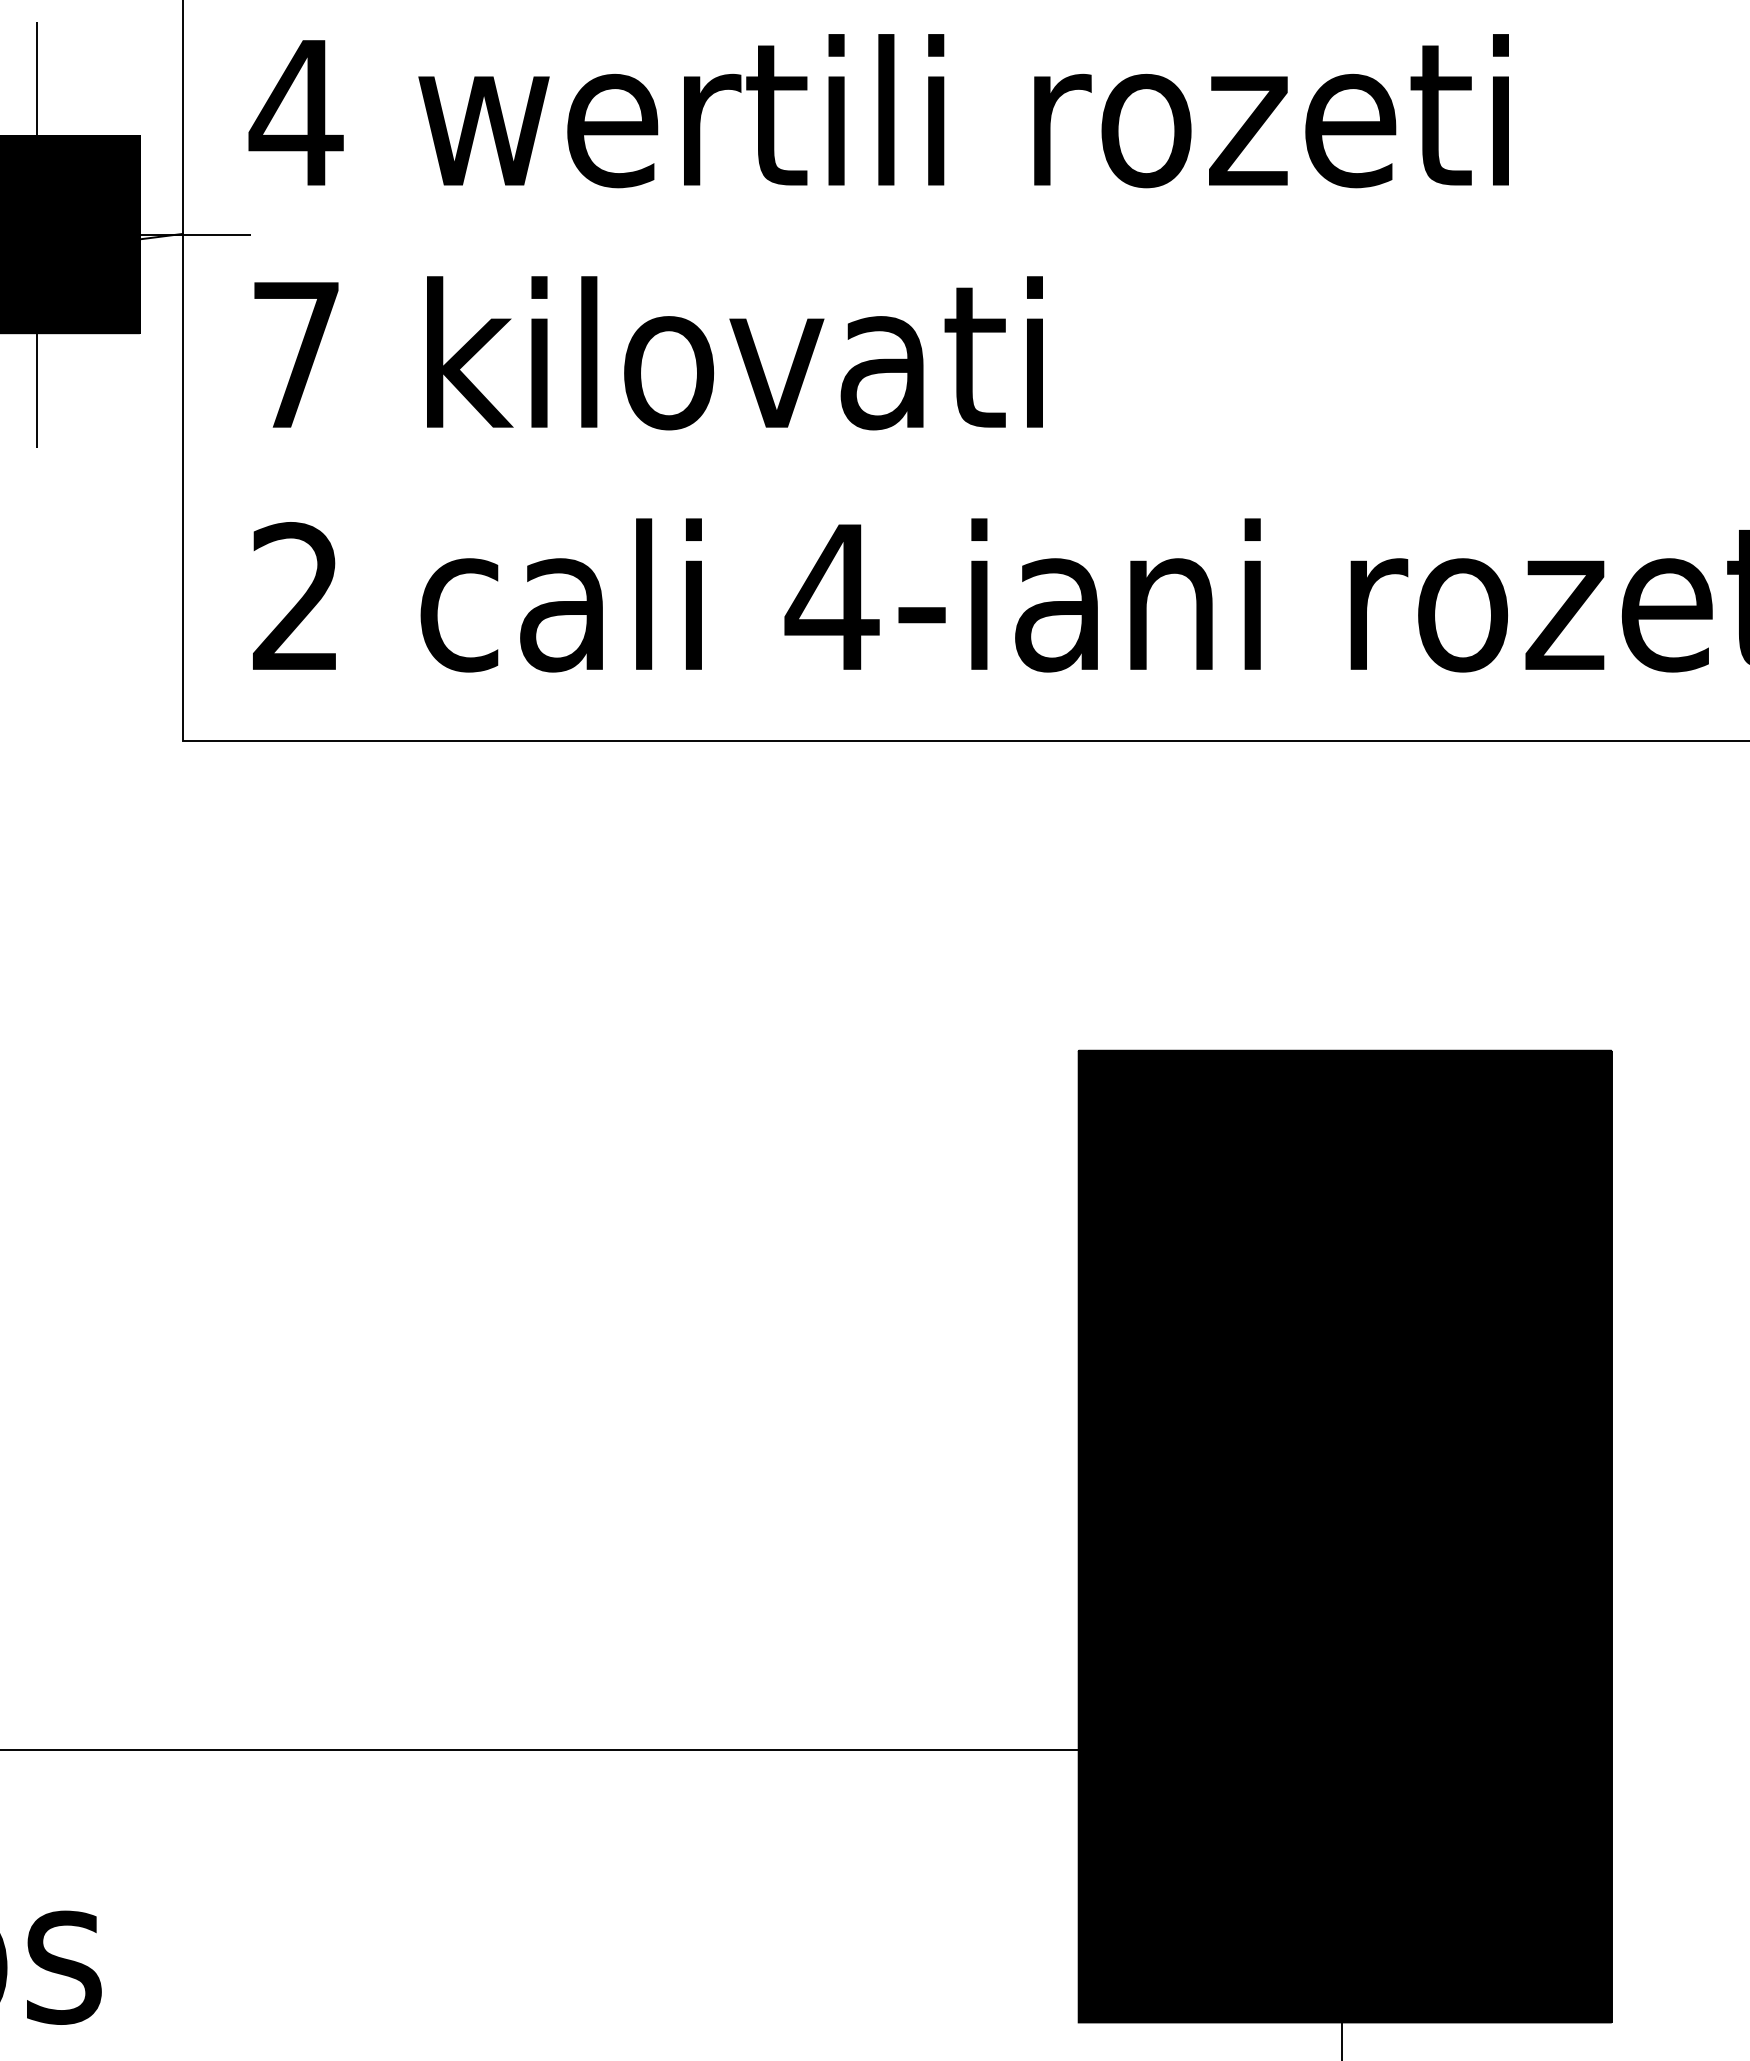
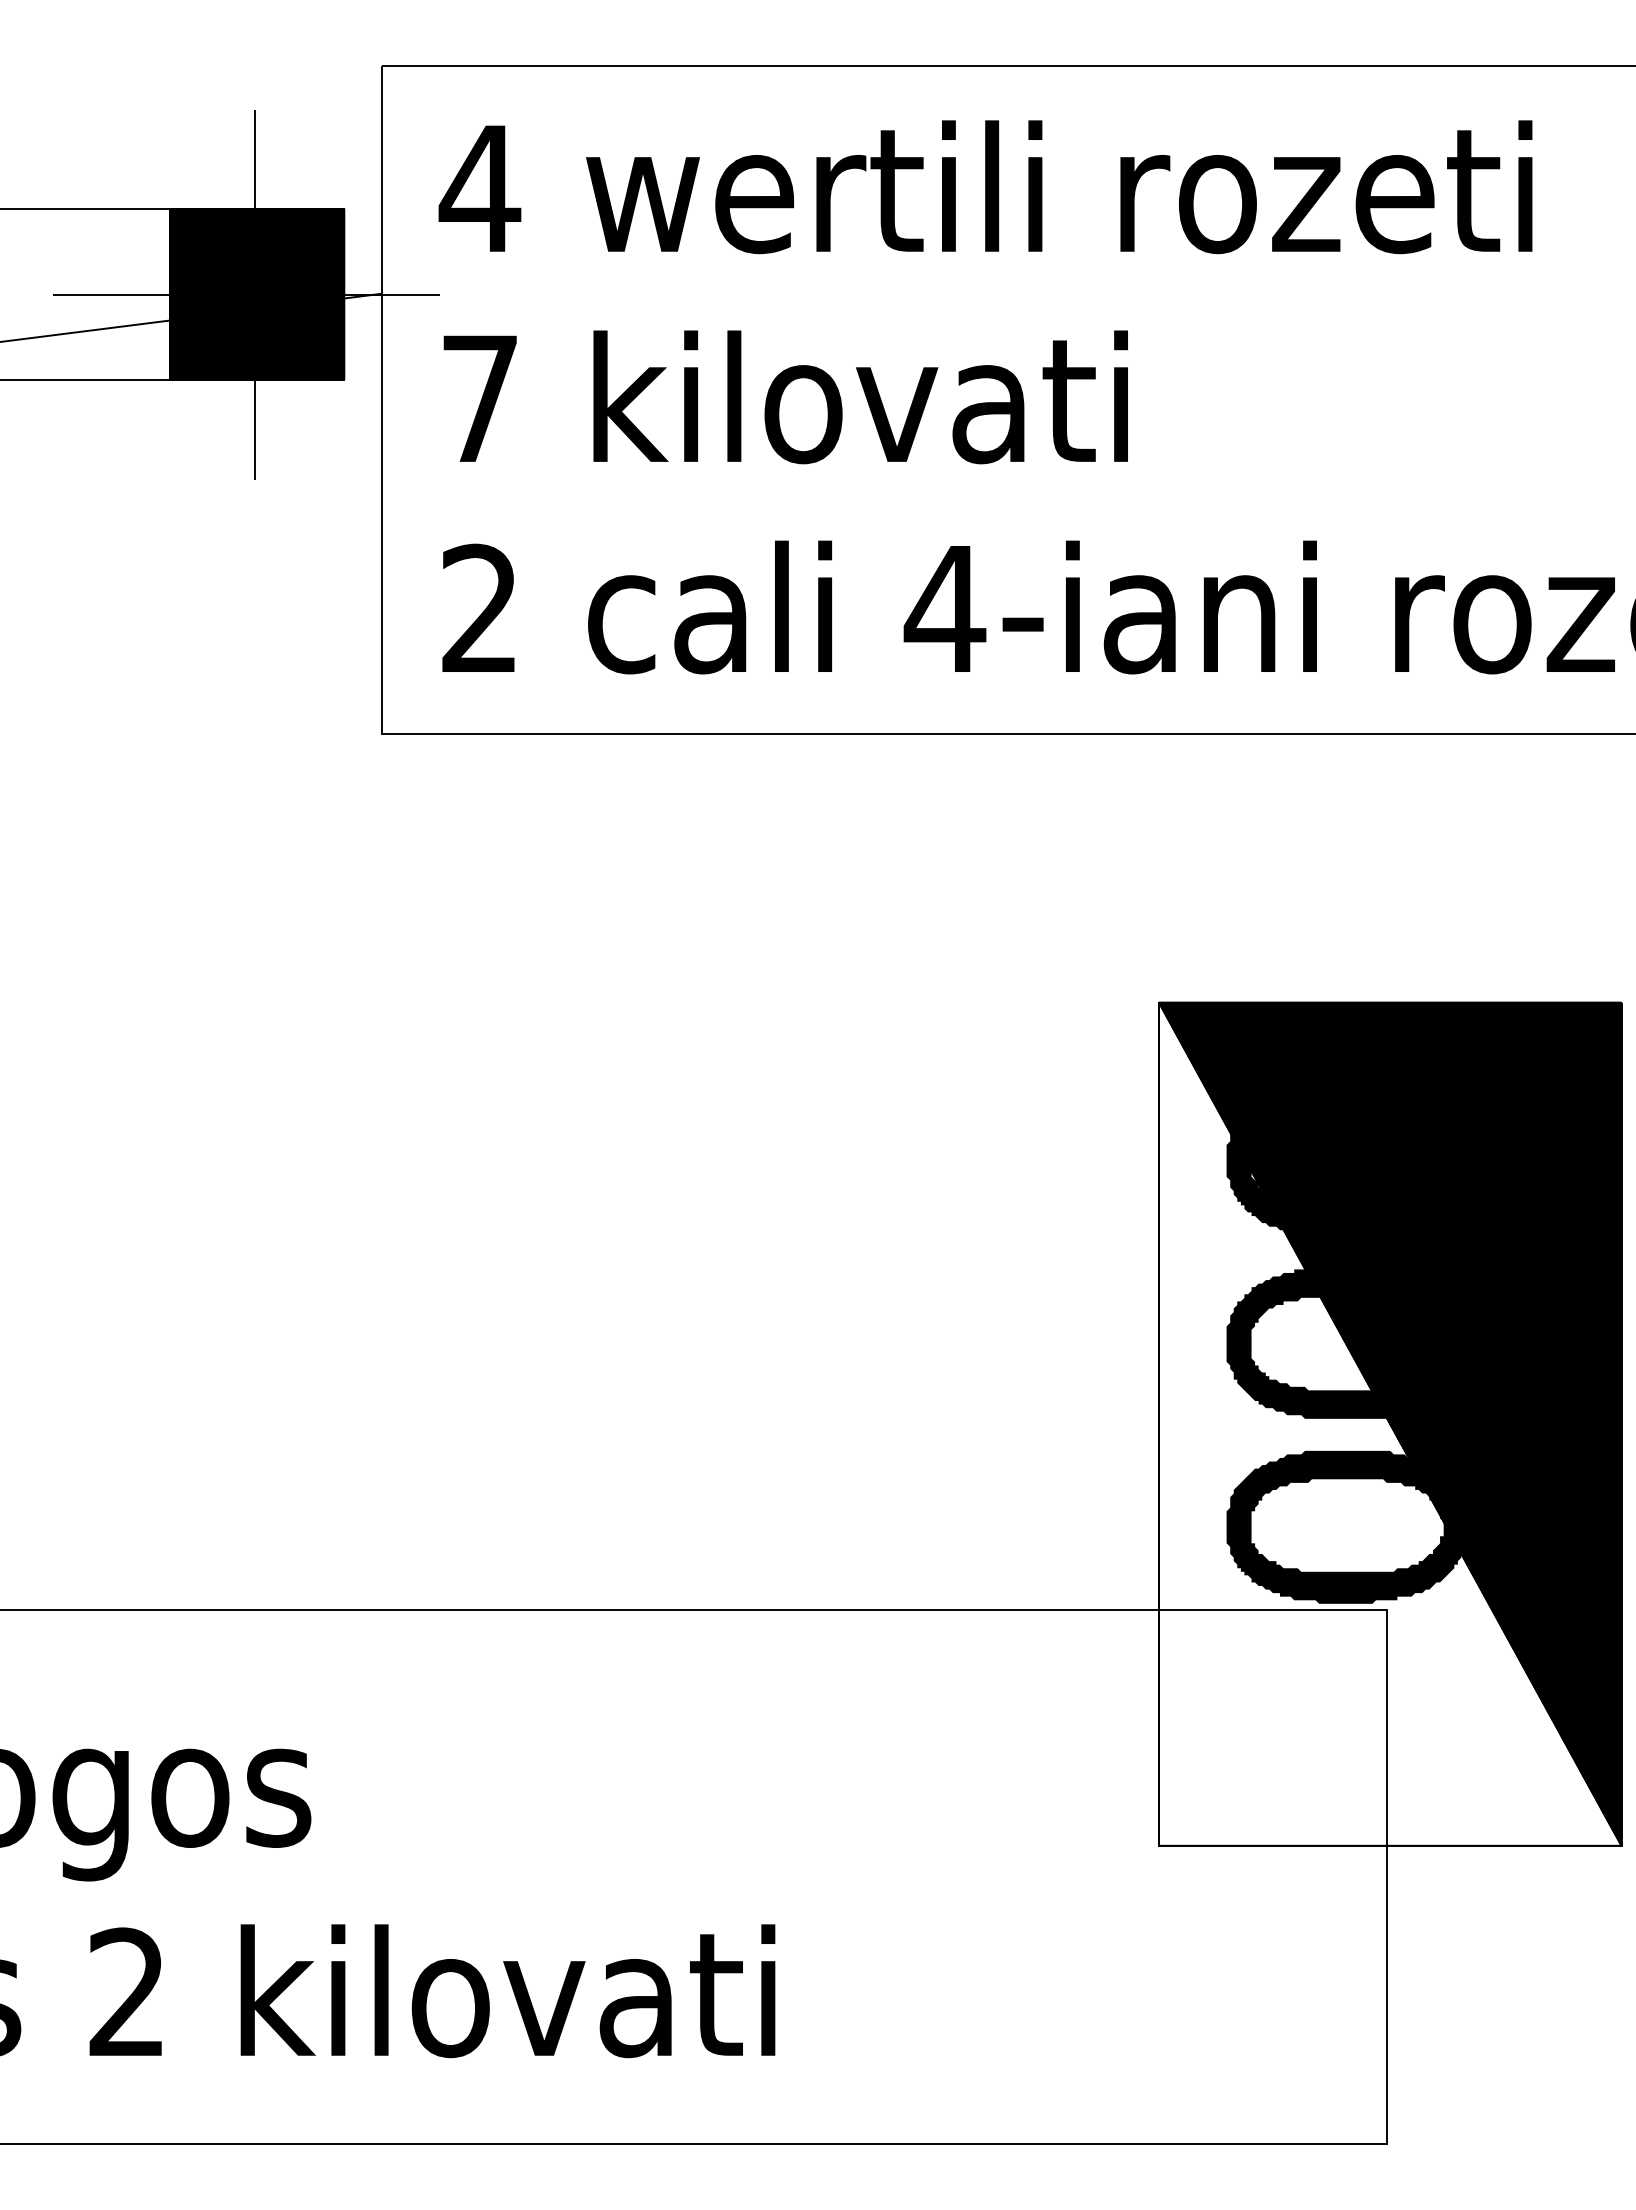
fill: (1345, 1535) -> (1390, 1423), removed
fill: (1291, 1878) -> (1343, 1720), removed

